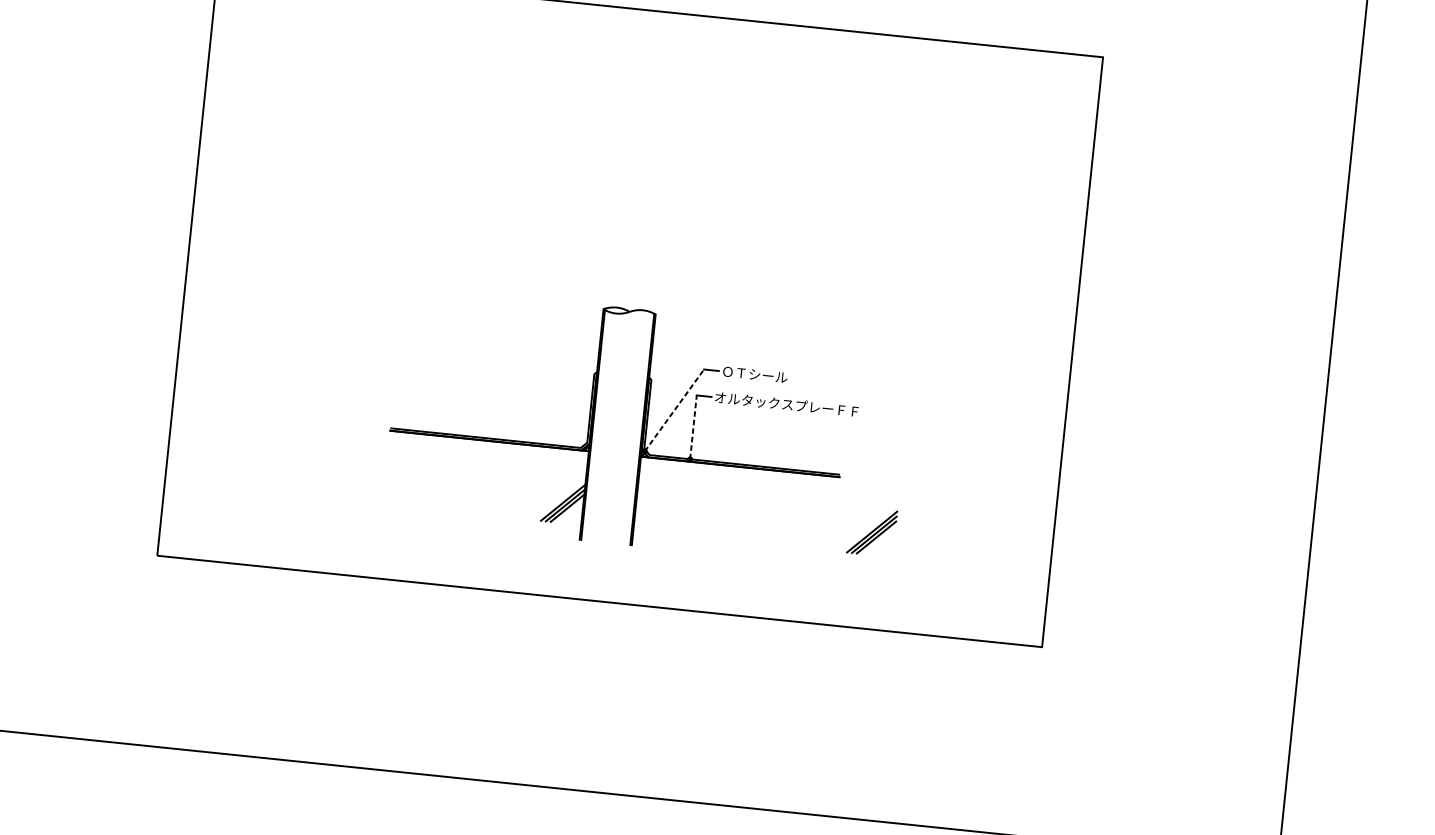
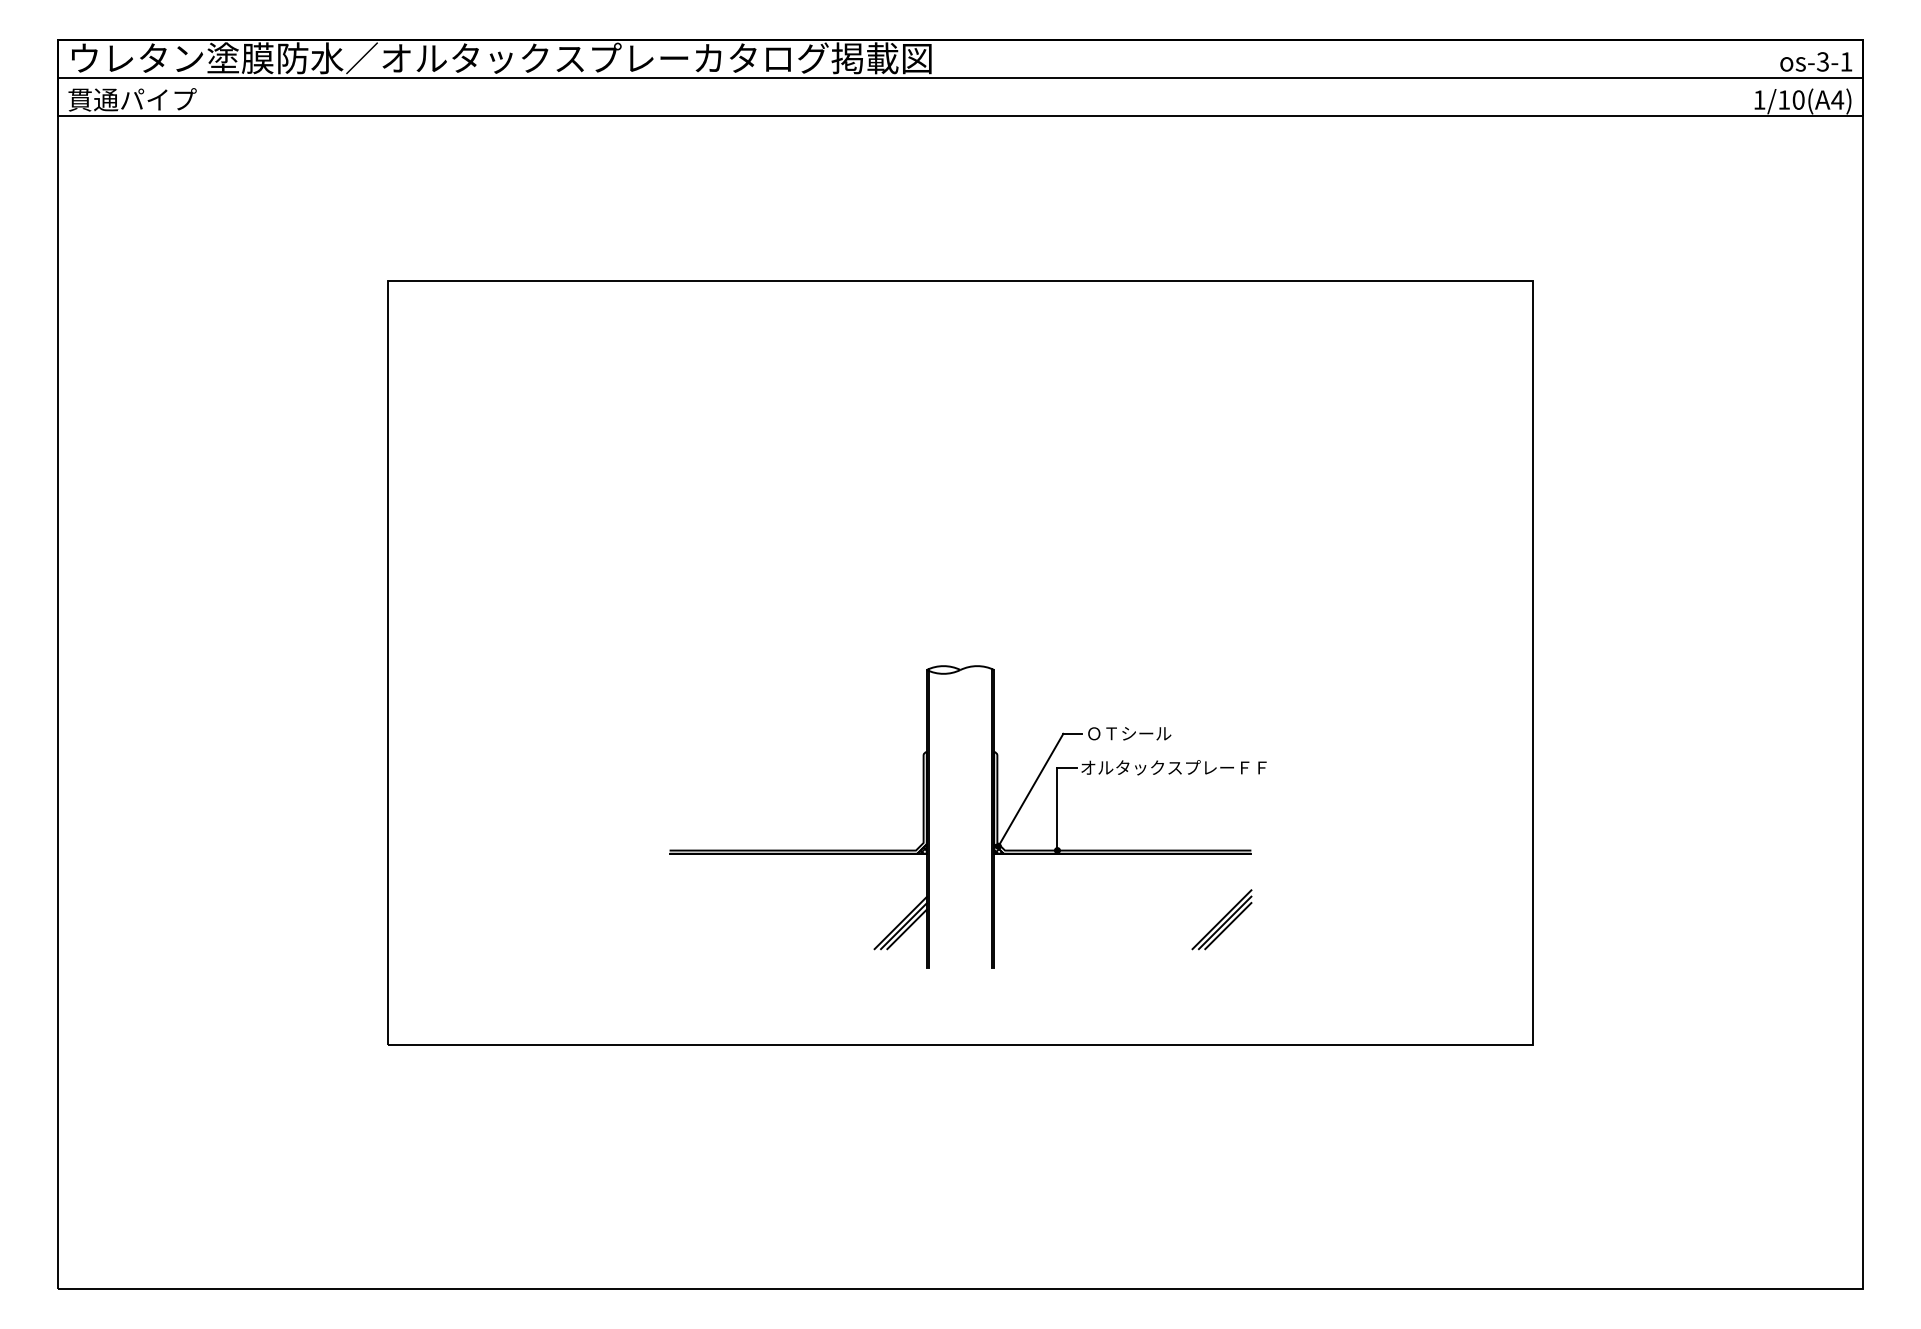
line: (674, 409) -> (1031, 789), dashed -> solid
line: (693, 426) -> (1057, 808), dashed -> solid
part: (871, 531) -> (1221, 919), moved

